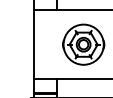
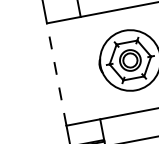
line: (33, 44) -> (56, 74), solid -> dashed

